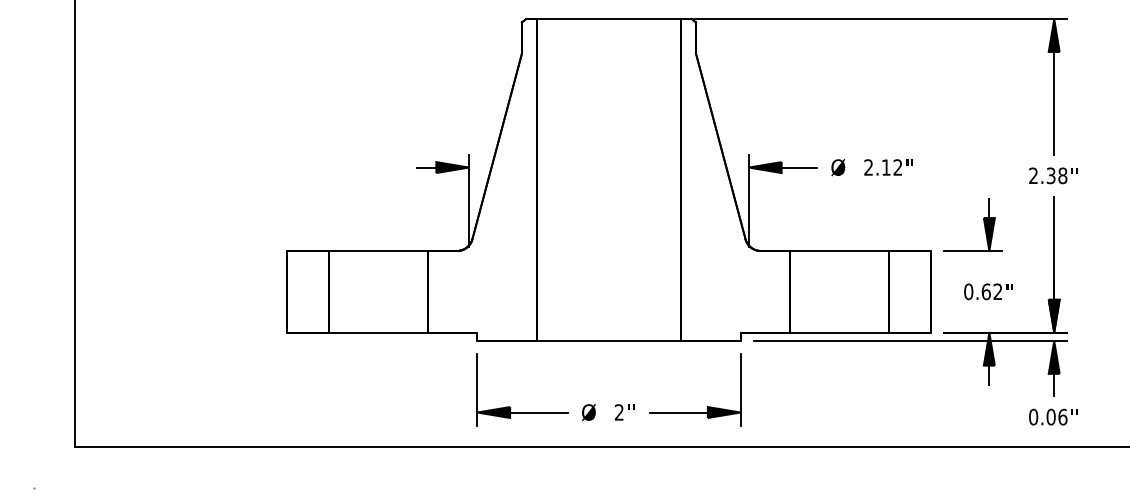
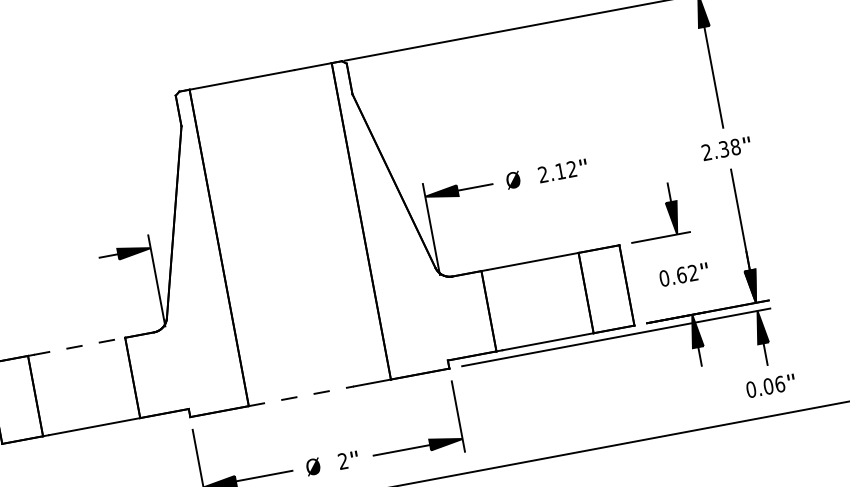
line: (381, 250) -> (79, 345), solid -> dashed
line: (590, 340) -> (301, 395), solid -> dashed

